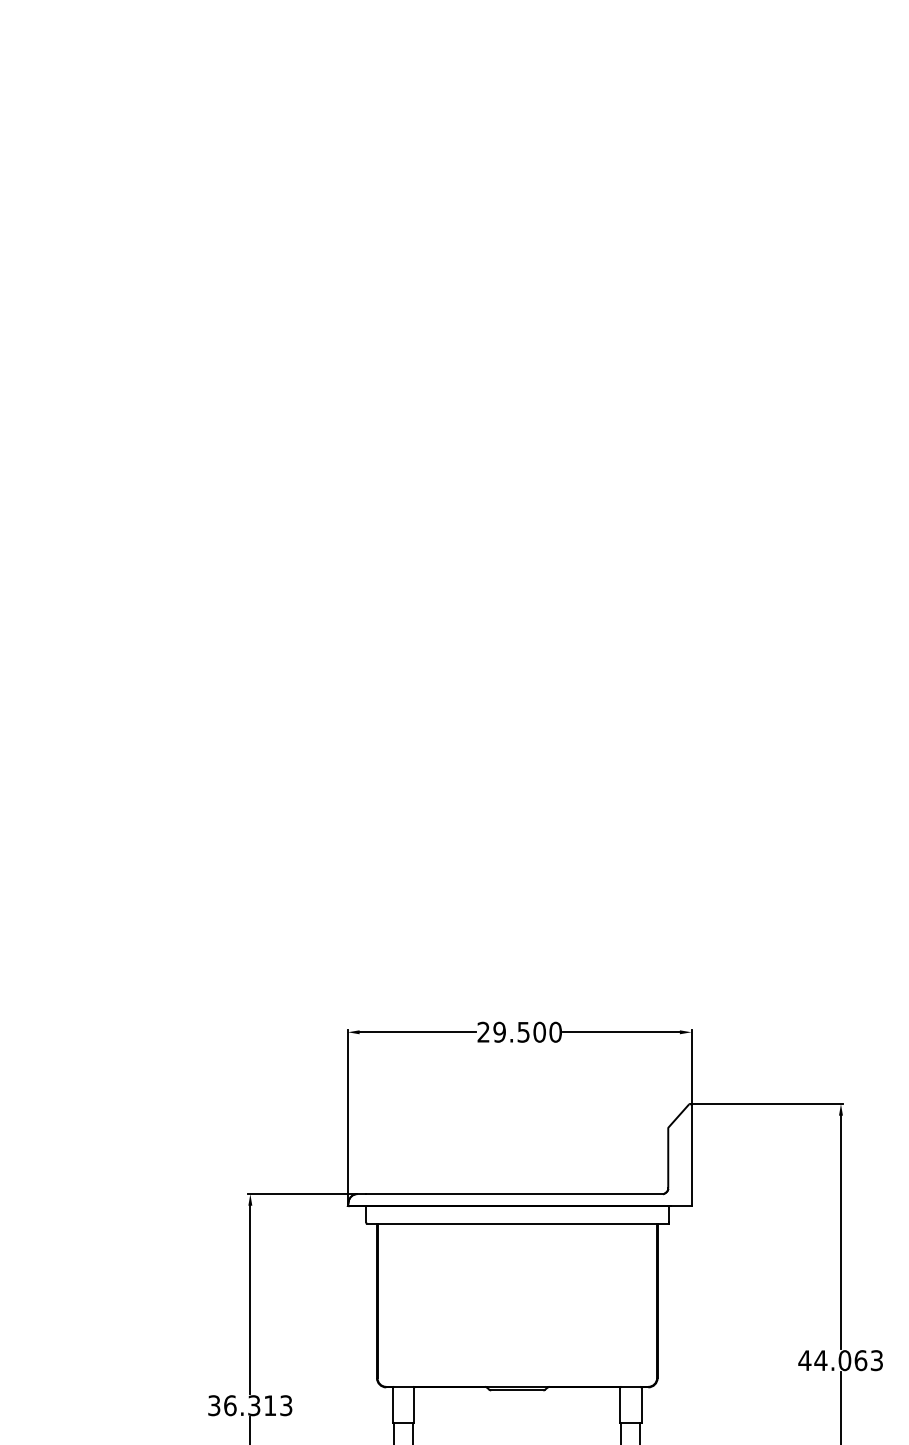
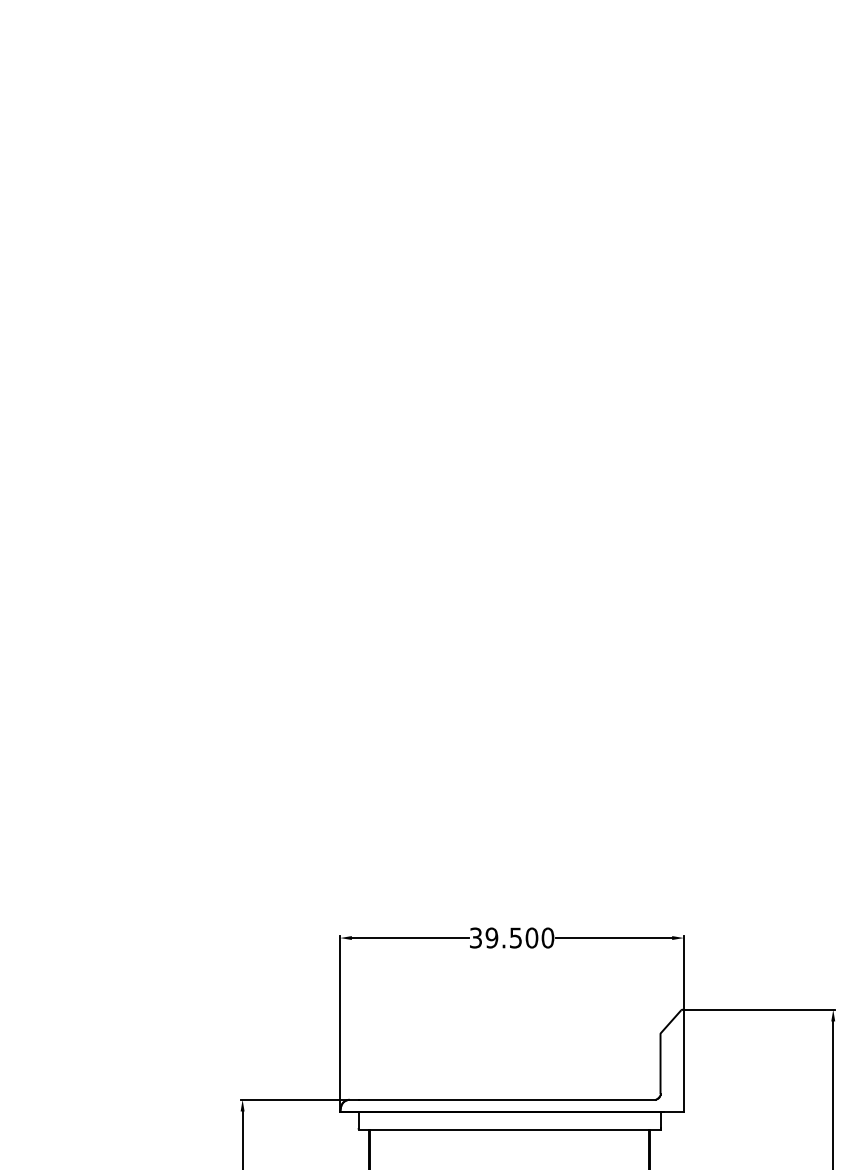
text: (483, 1032) -> (475, 938), 29.500 -> 39.500

